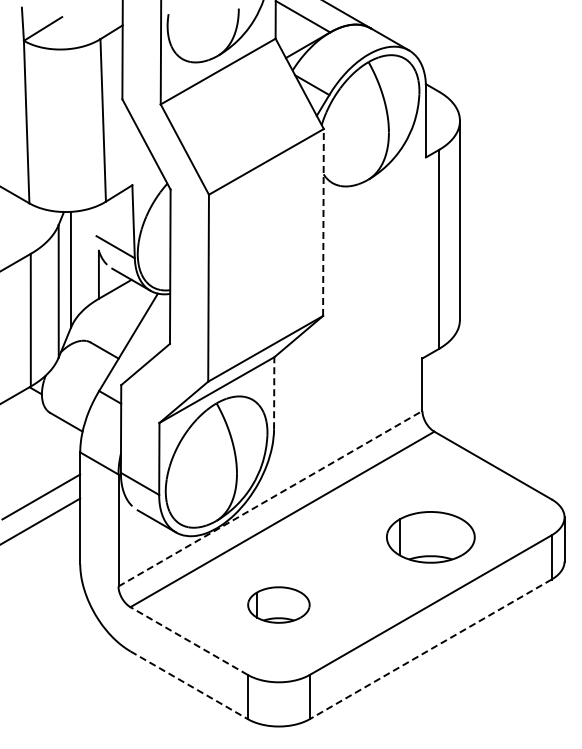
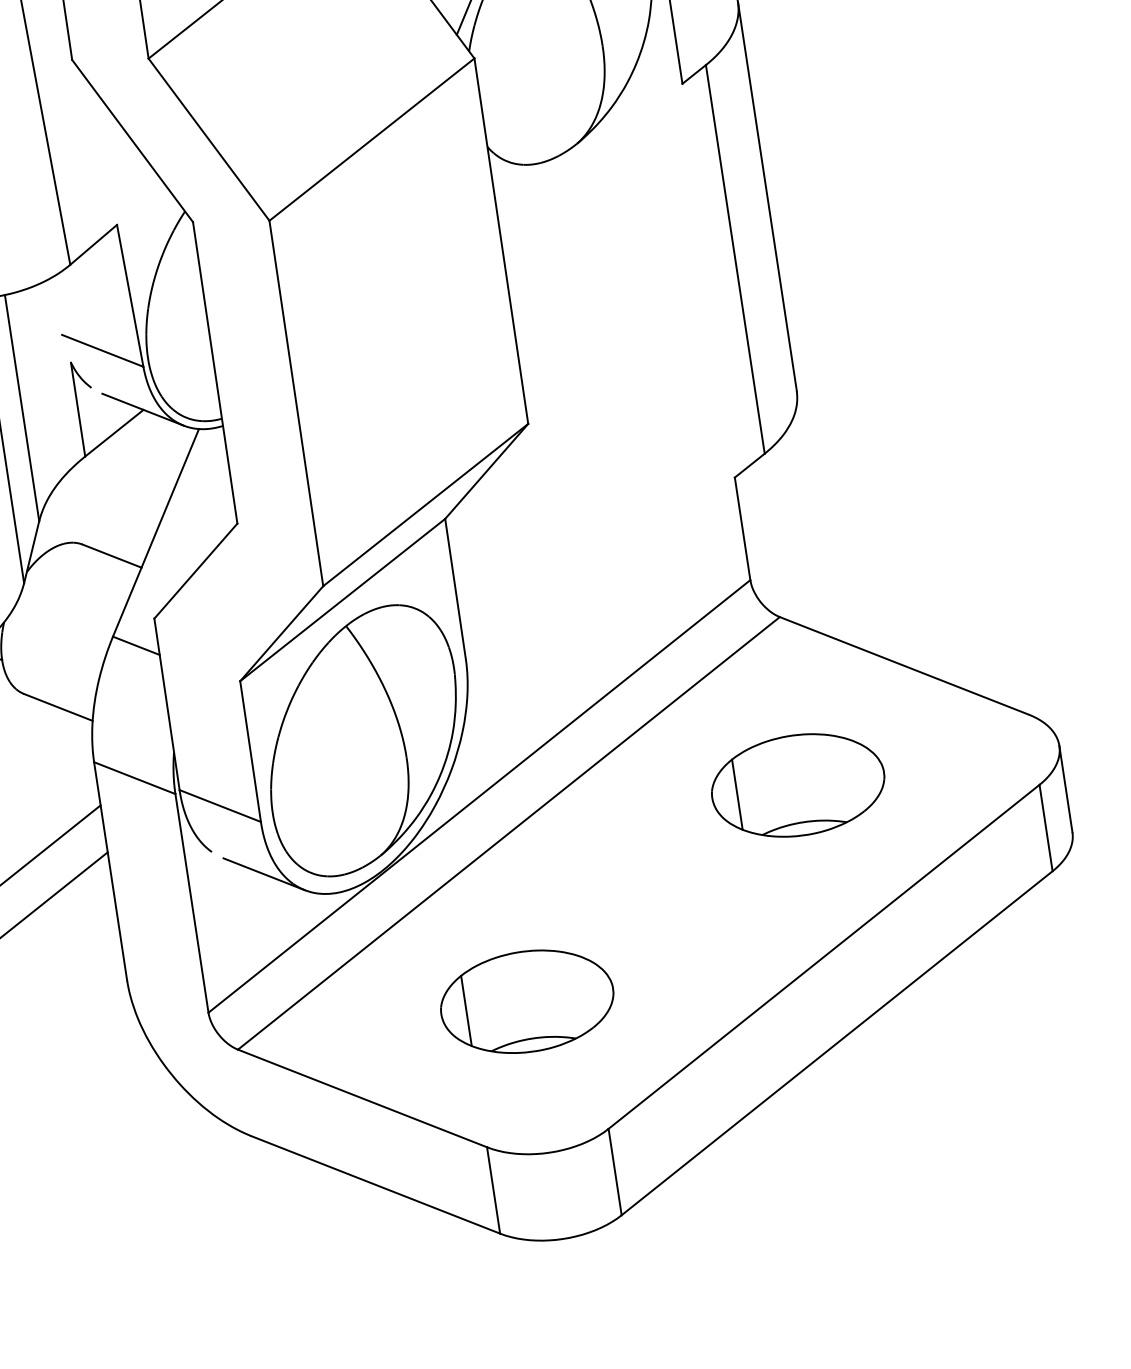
line: (323, 222) -> (501, 241), dashed -> solid
line: (274, 392) -> (455, 587), dashed -> solid
line: (270, 498) -> (479, 795), dashed -> solid
part: (430, 537) -> (797, 785), moved
part: (278, 604) -> (526, 1000), size x1.43
line: (189, 641) -> (363, 1099), dashed -> solid
line: (430, 649) -> (836, 1043), dashed -> solid
line: (189, 685) -> (376, 1185), dashed -> solid

